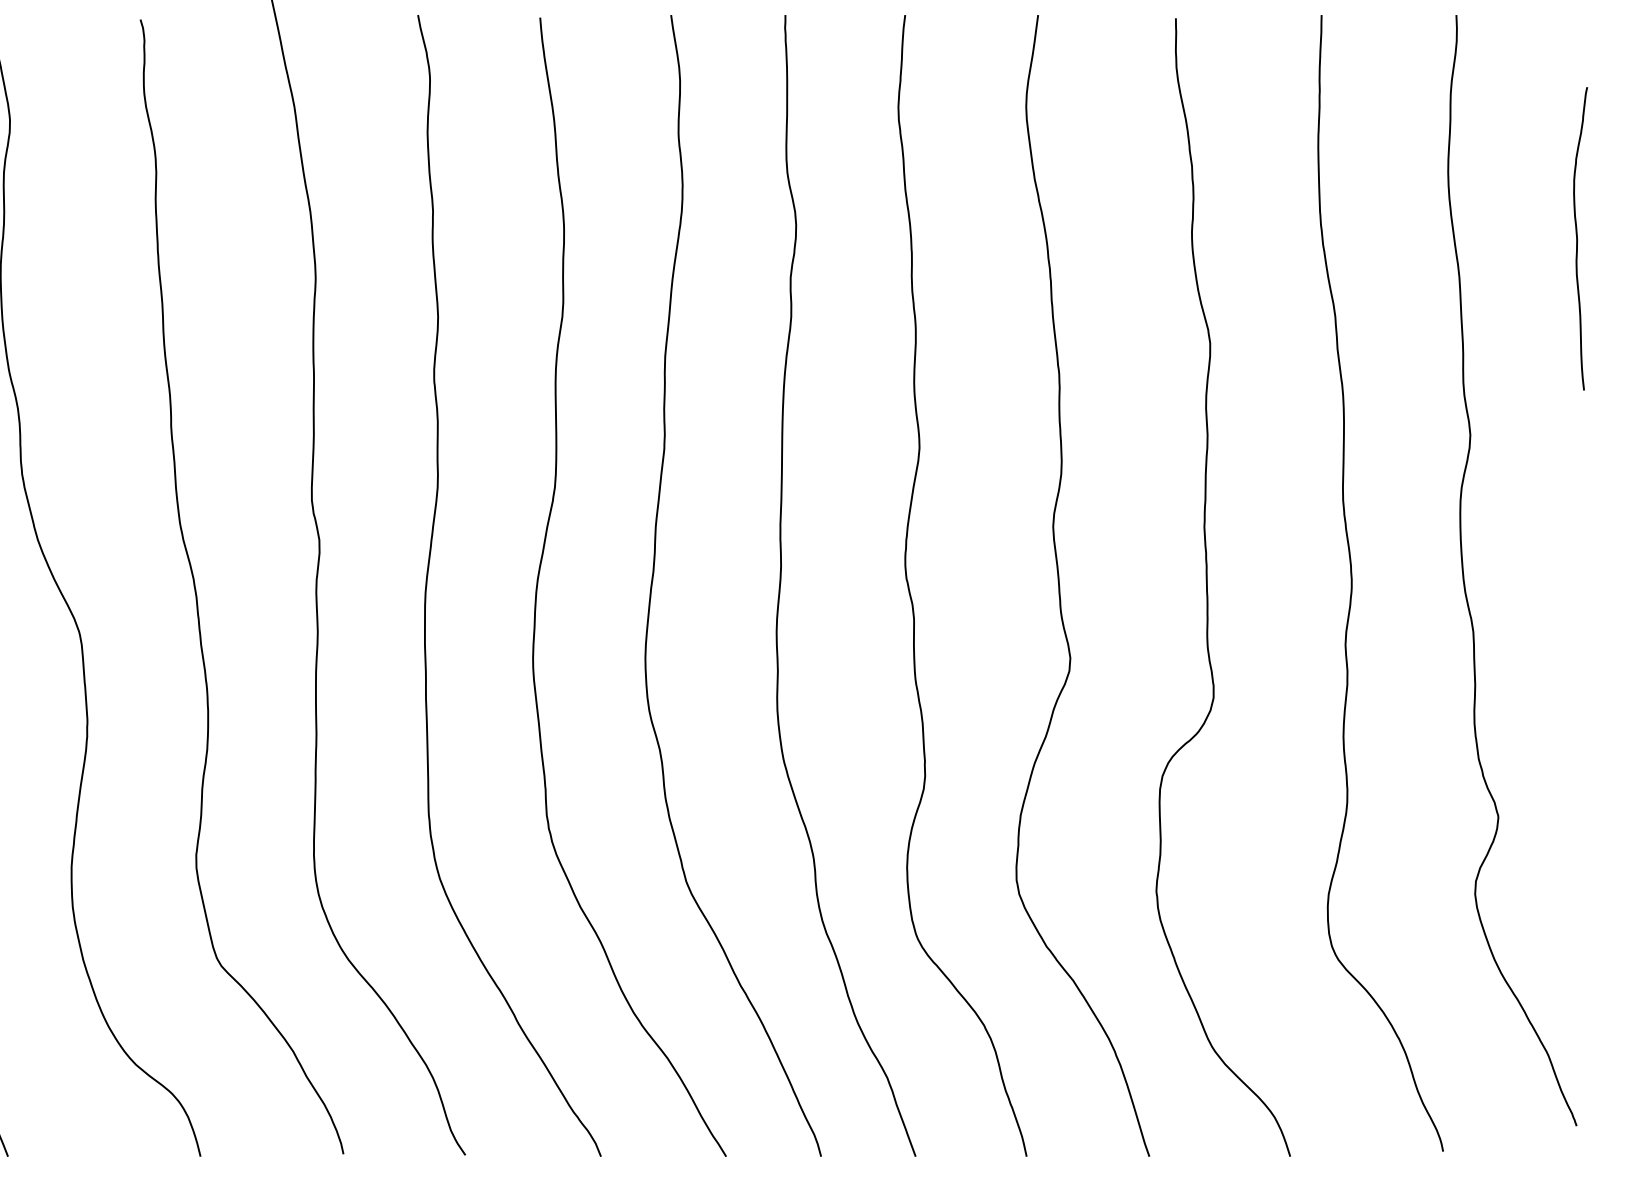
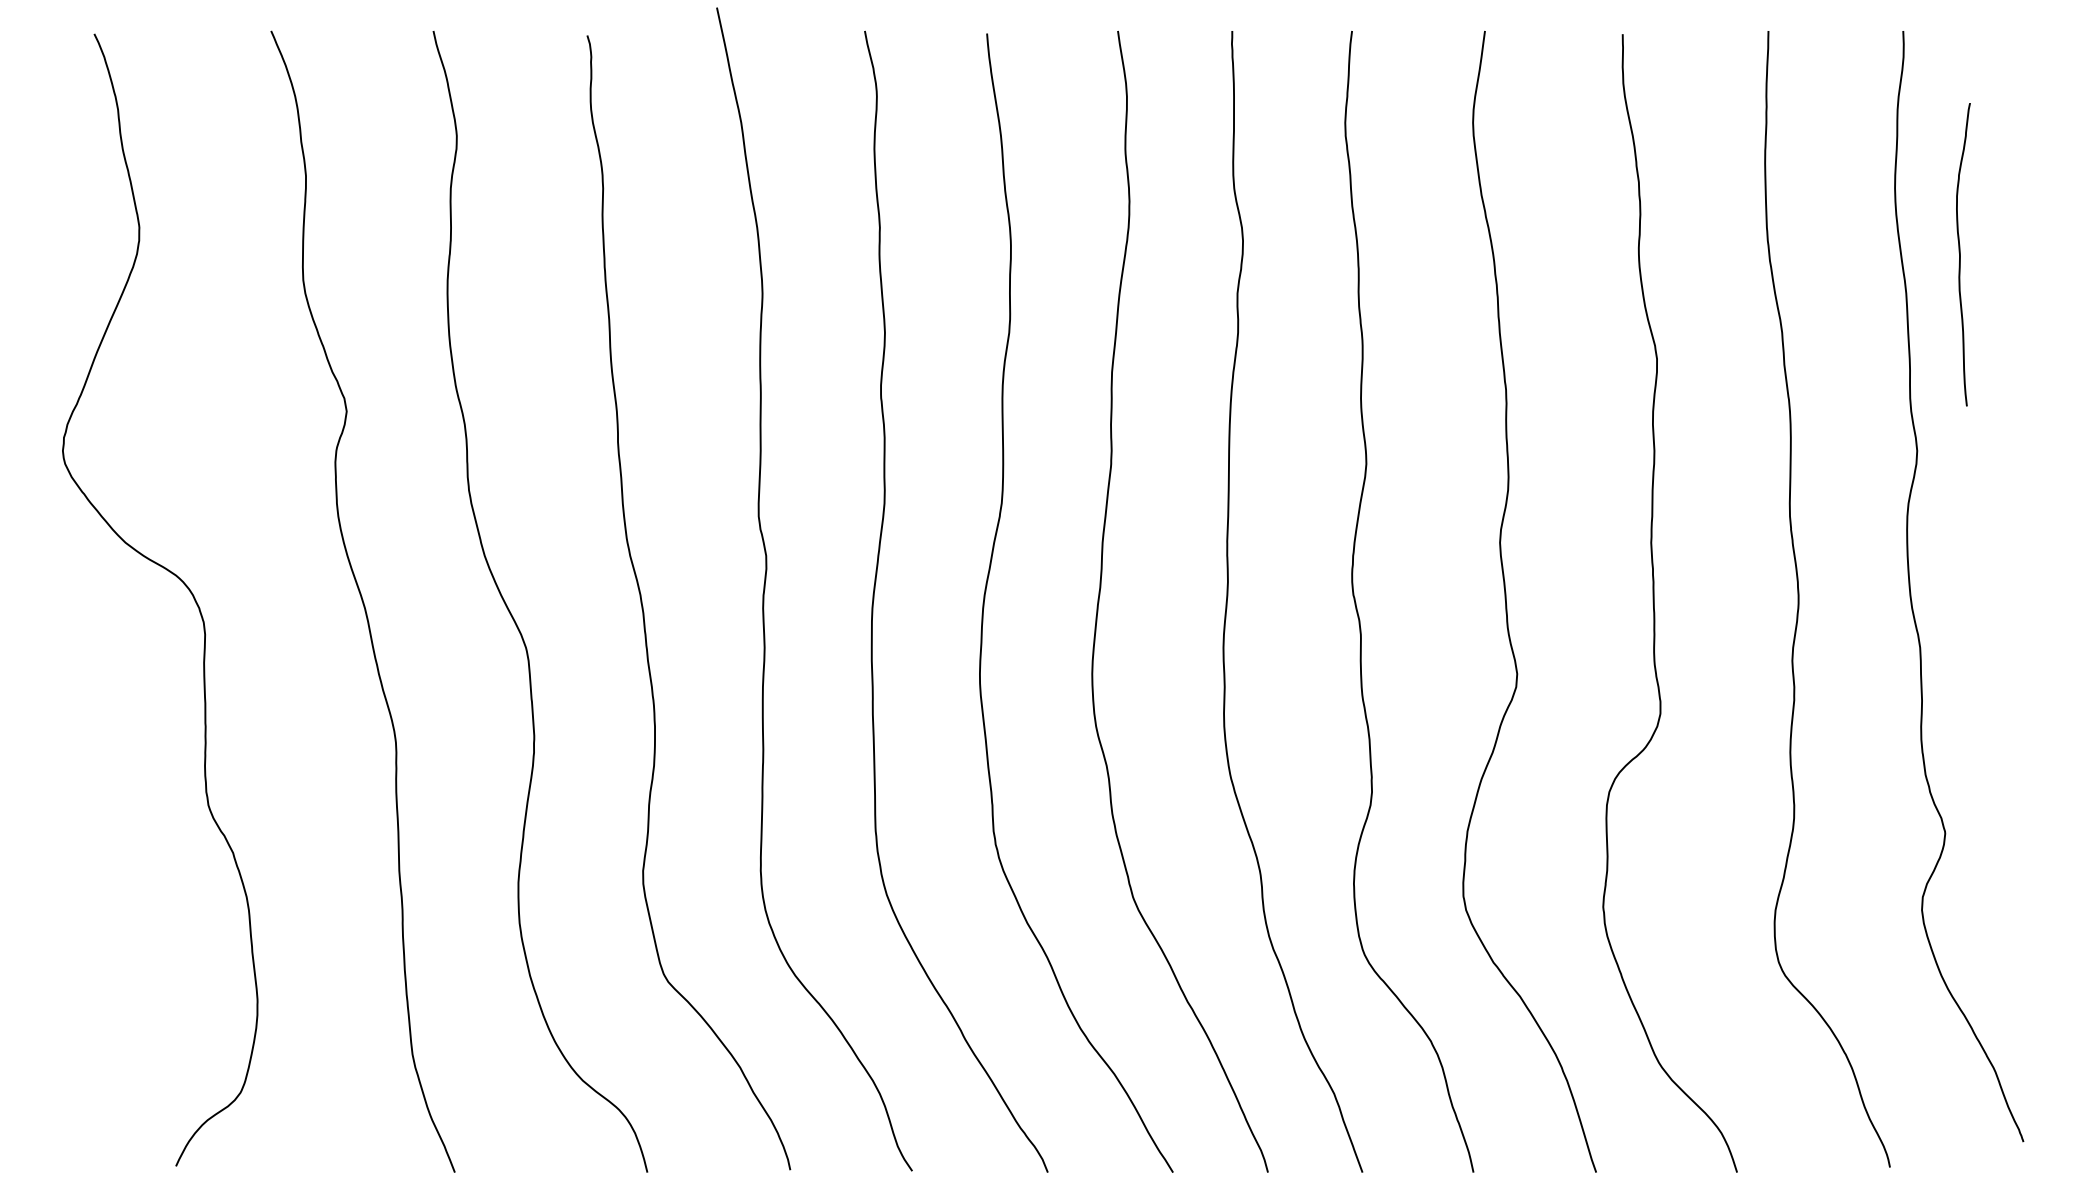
curve: (1577, 238) -> (1960, 254), moved

